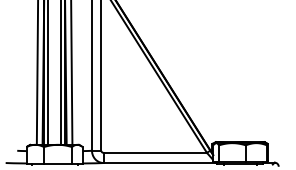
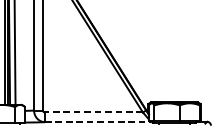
line: (155, 152) -> (94, 112), solid -> dashed
line: (160, 163) -> (98, 122), solid -> dashed

